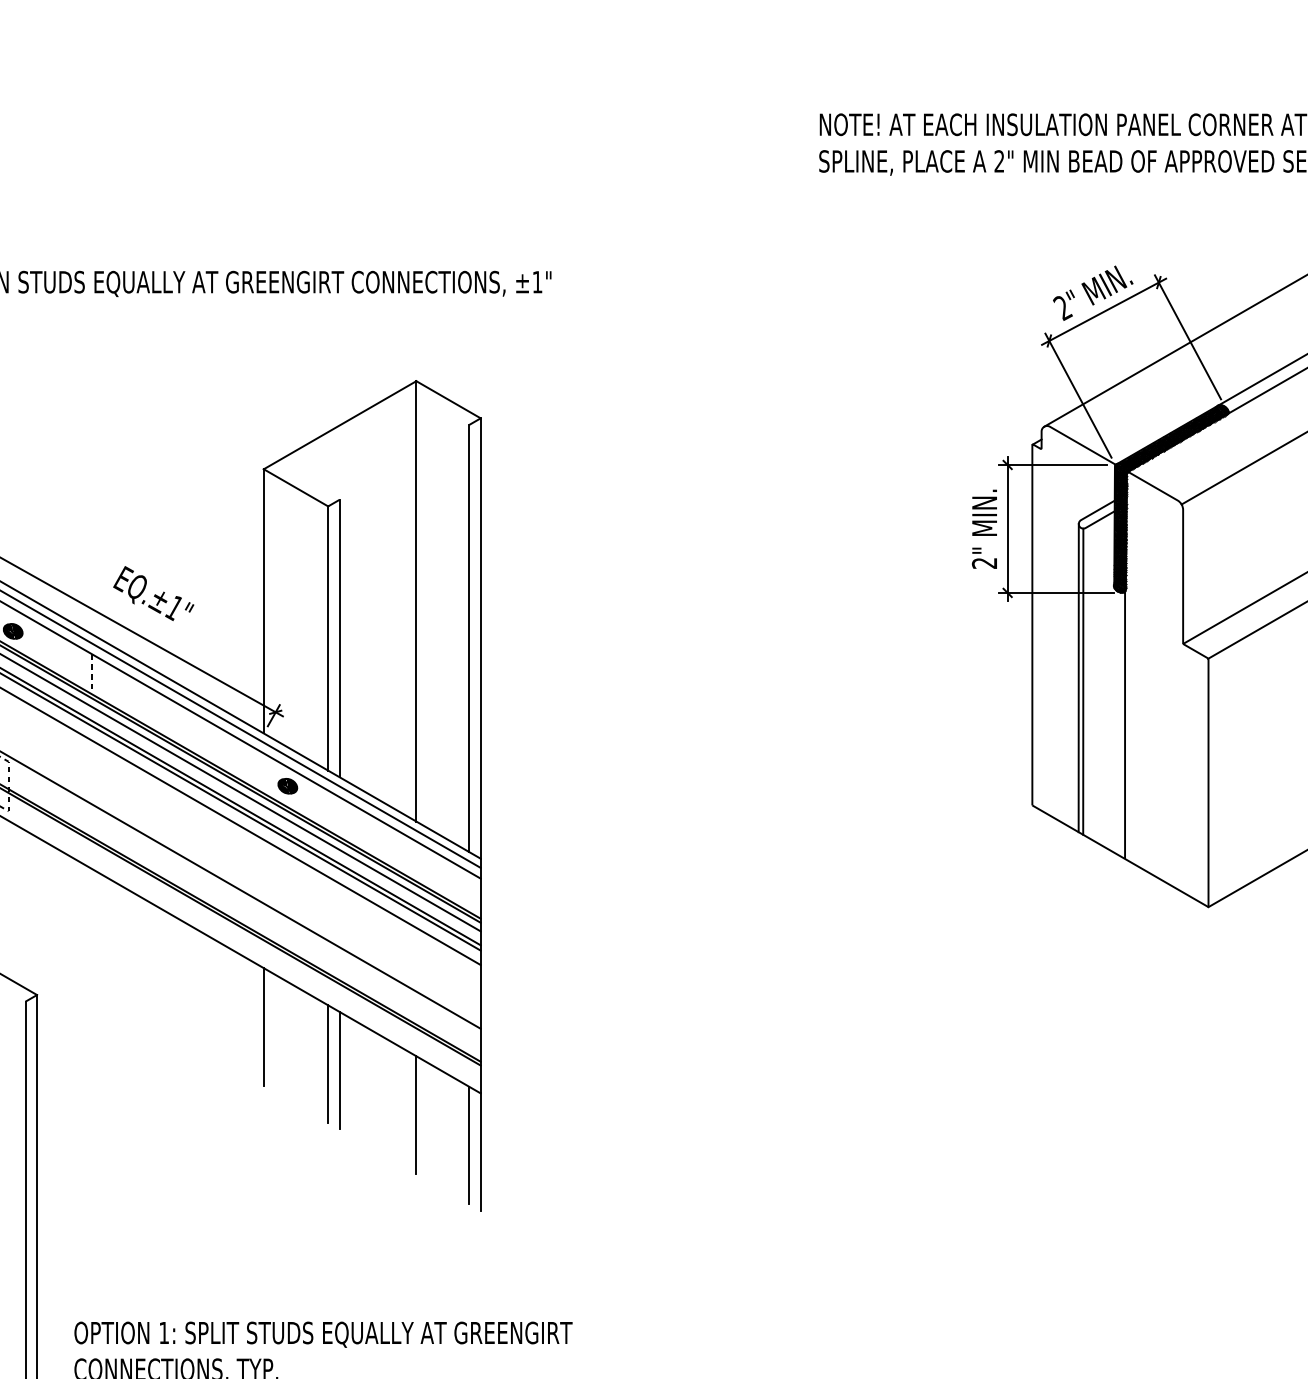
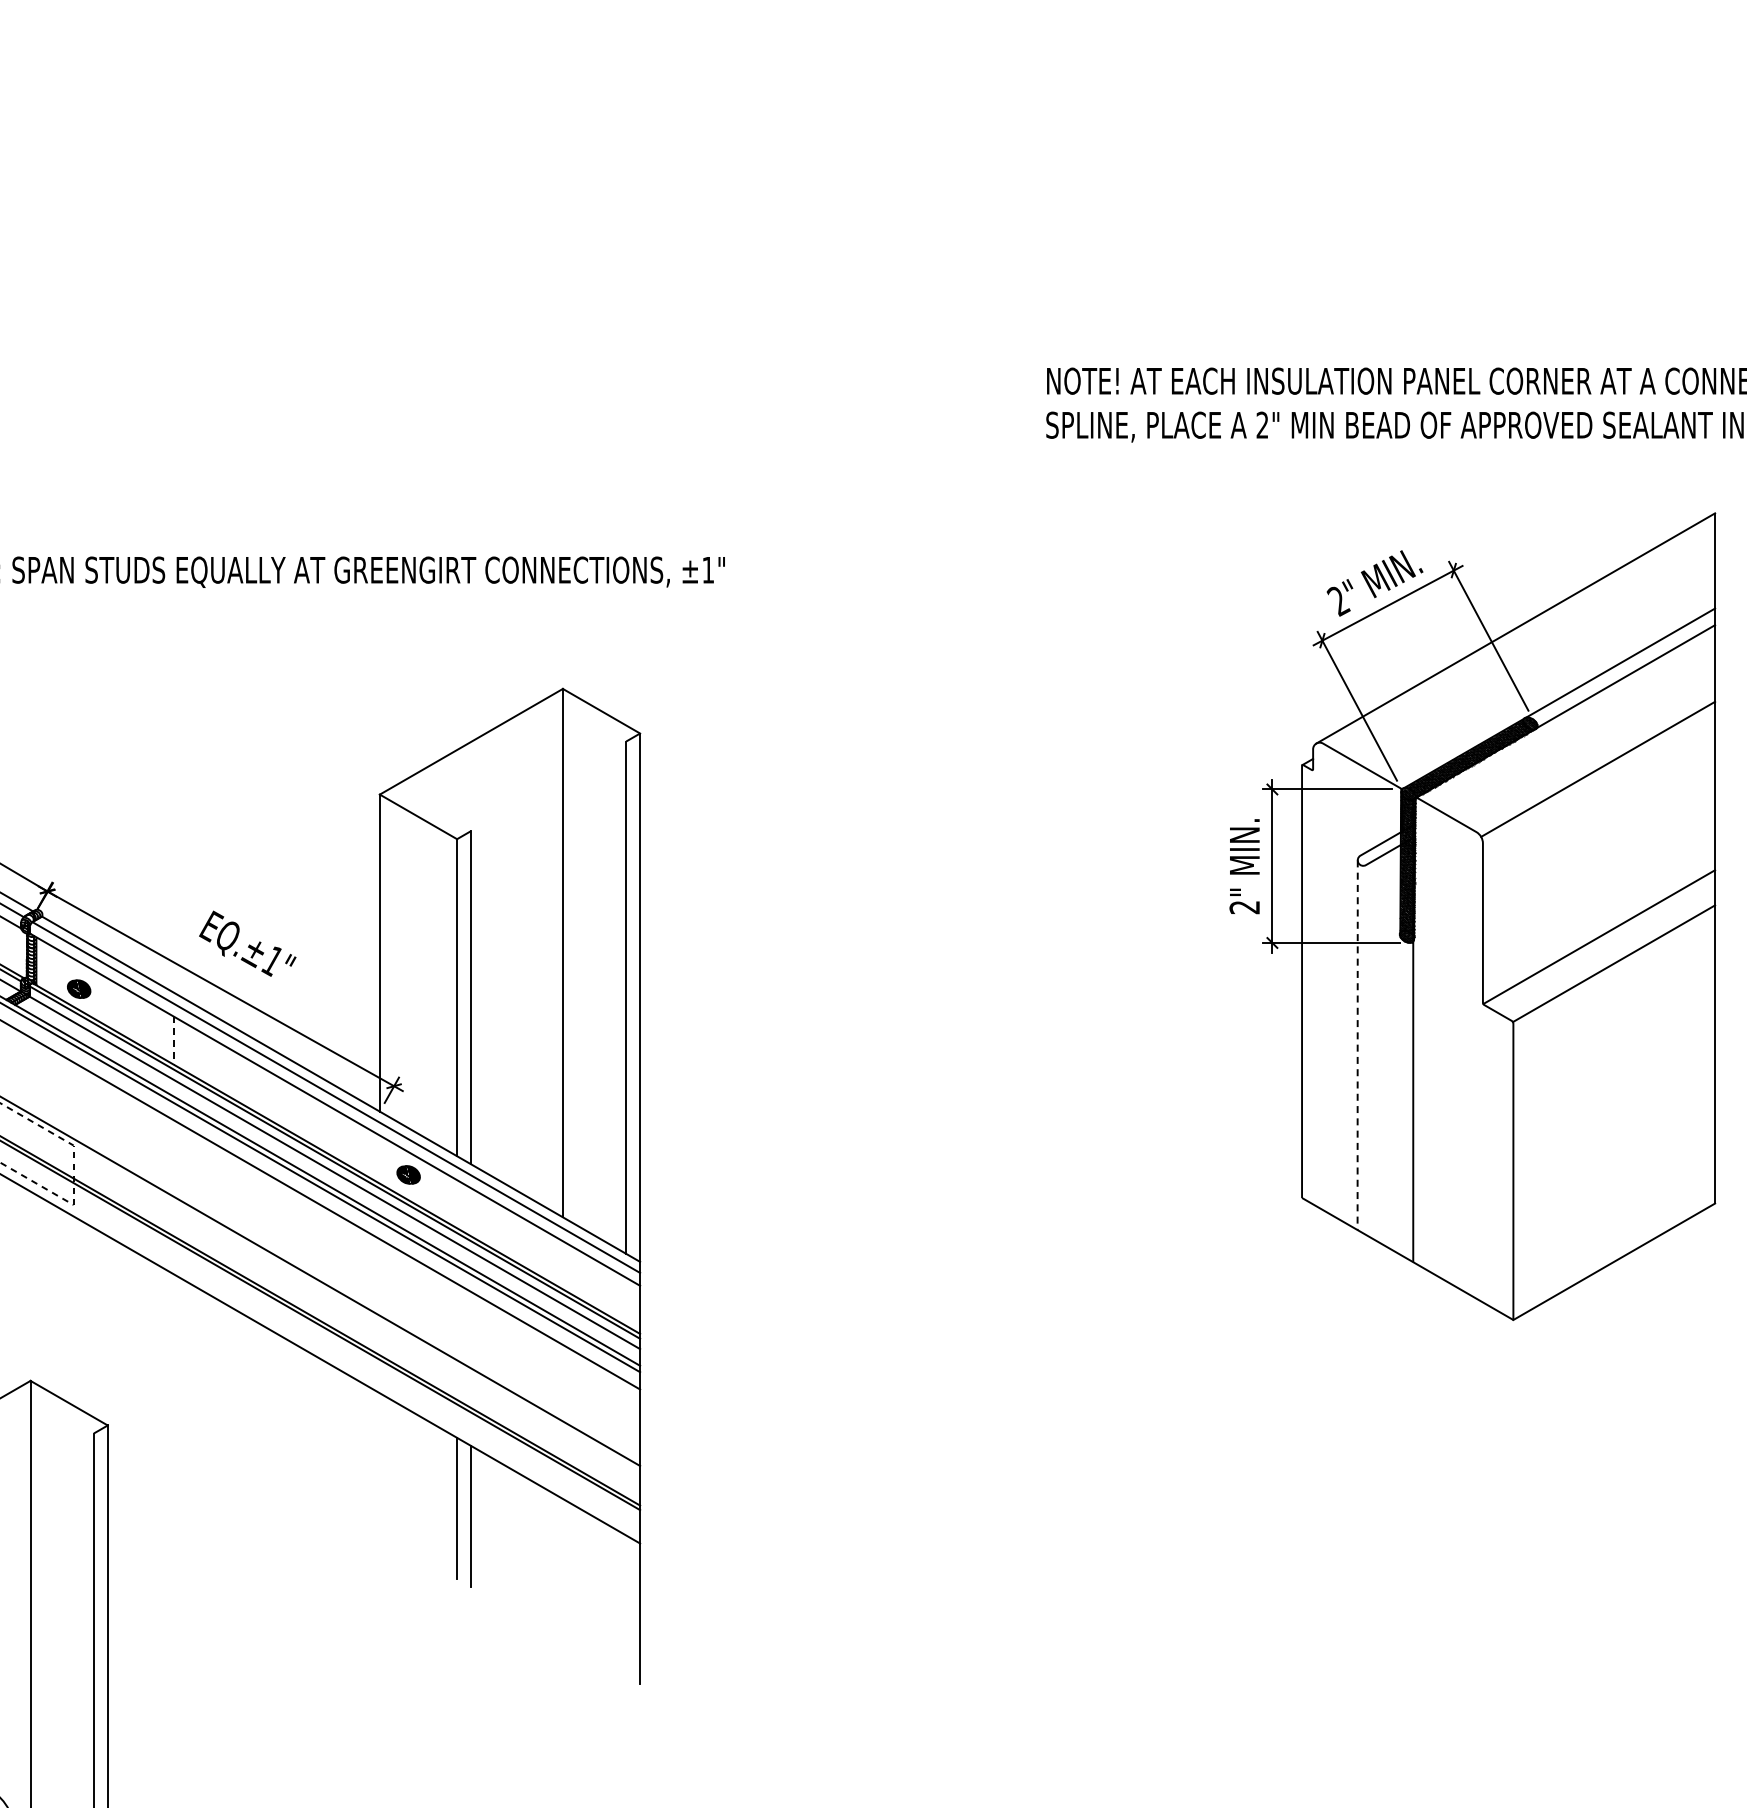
line: (1078, 678) -> (1357, 1045), solid -> dashed
line: (1083, 681) -> (1363, 1049), removed
line: (263, 1026) -> (379, 1463), removed
line: (416, 1114) -> (562, 1568), removed
line: (469, 1145) -> (626, 1605), removed

